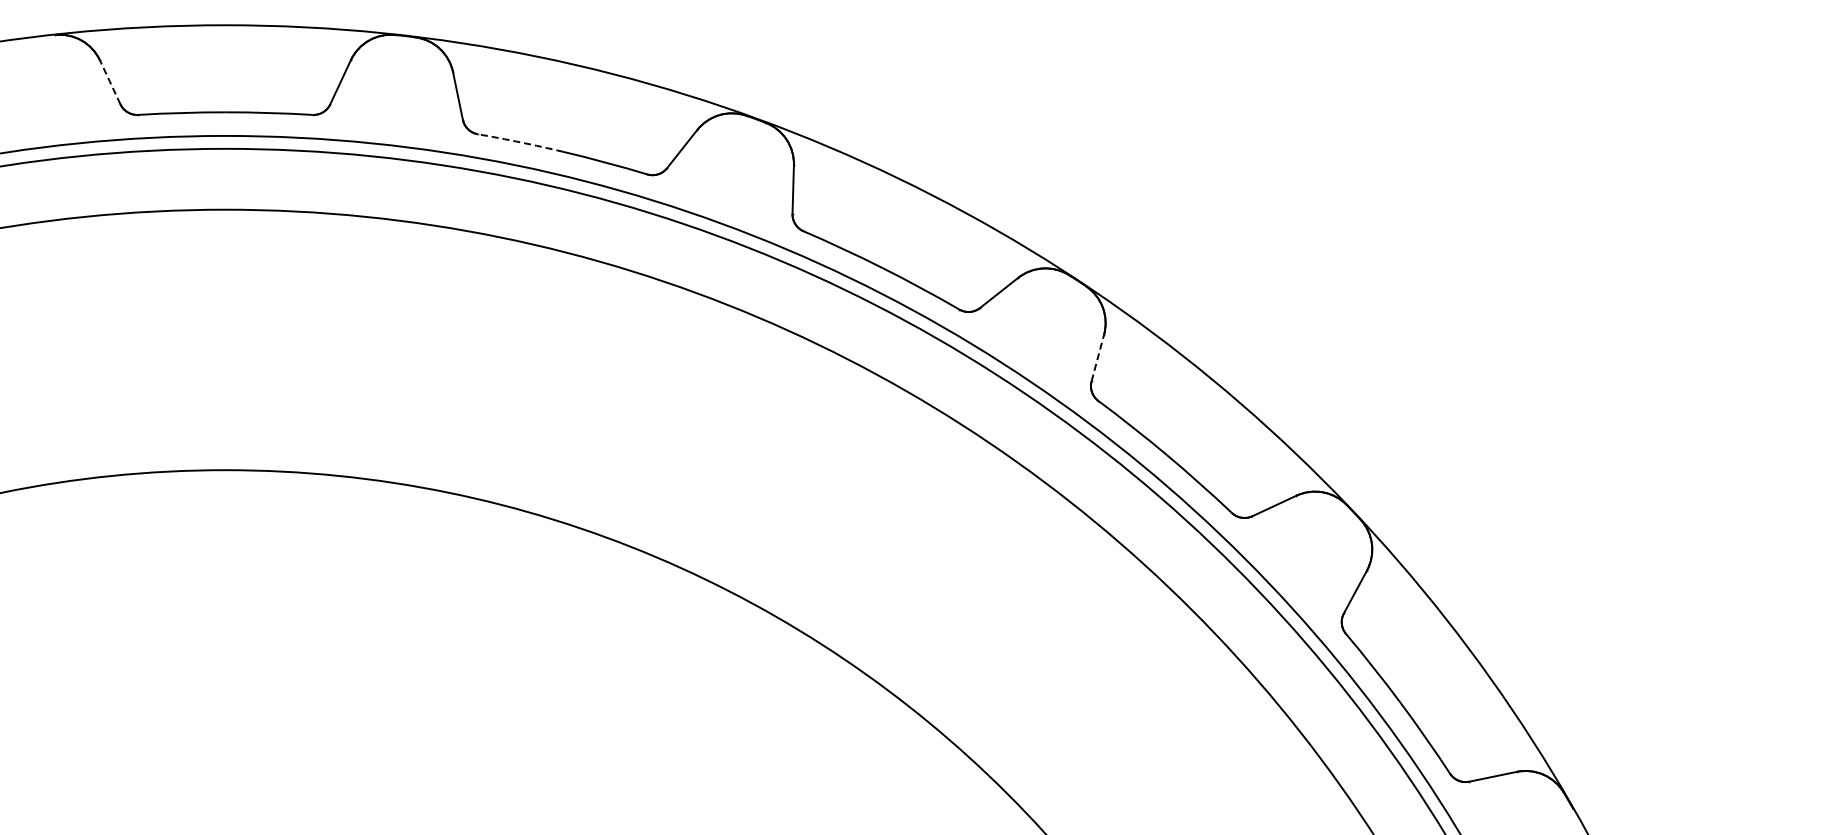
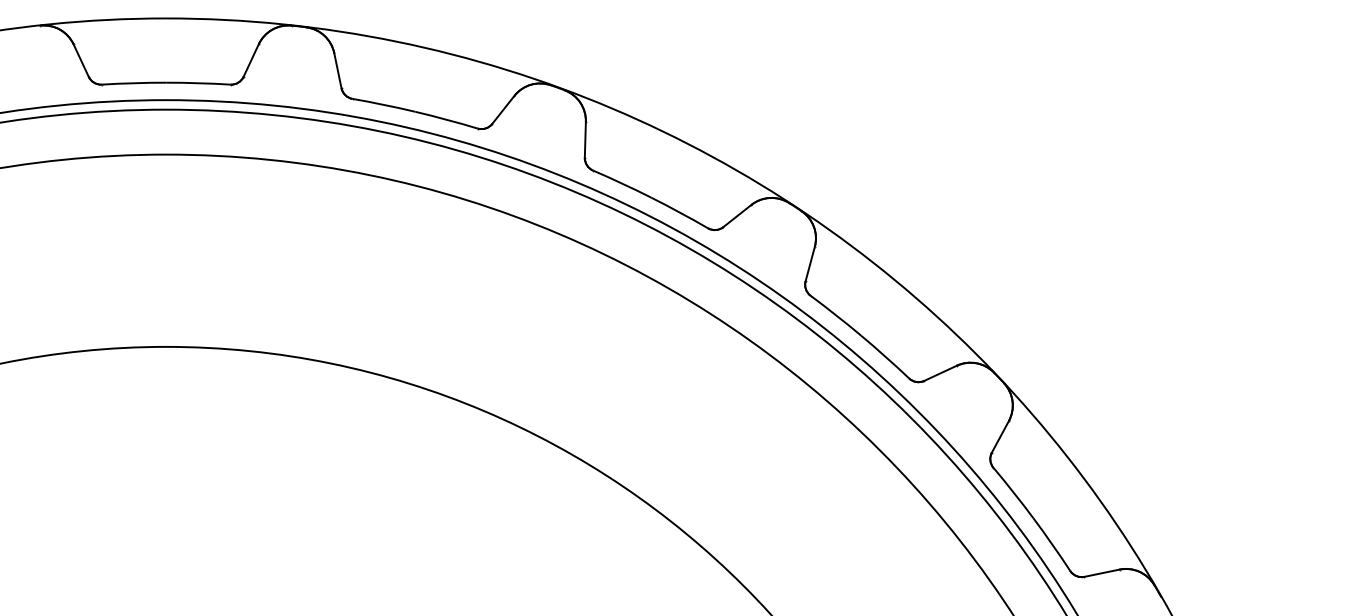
line: (109, 81) -> (80, 59), dashed -> solid
arc: (520, 142) -> (384, 104), dashed -> solid
line: (1097, 357) -> (809, 263), dashed -> solid

